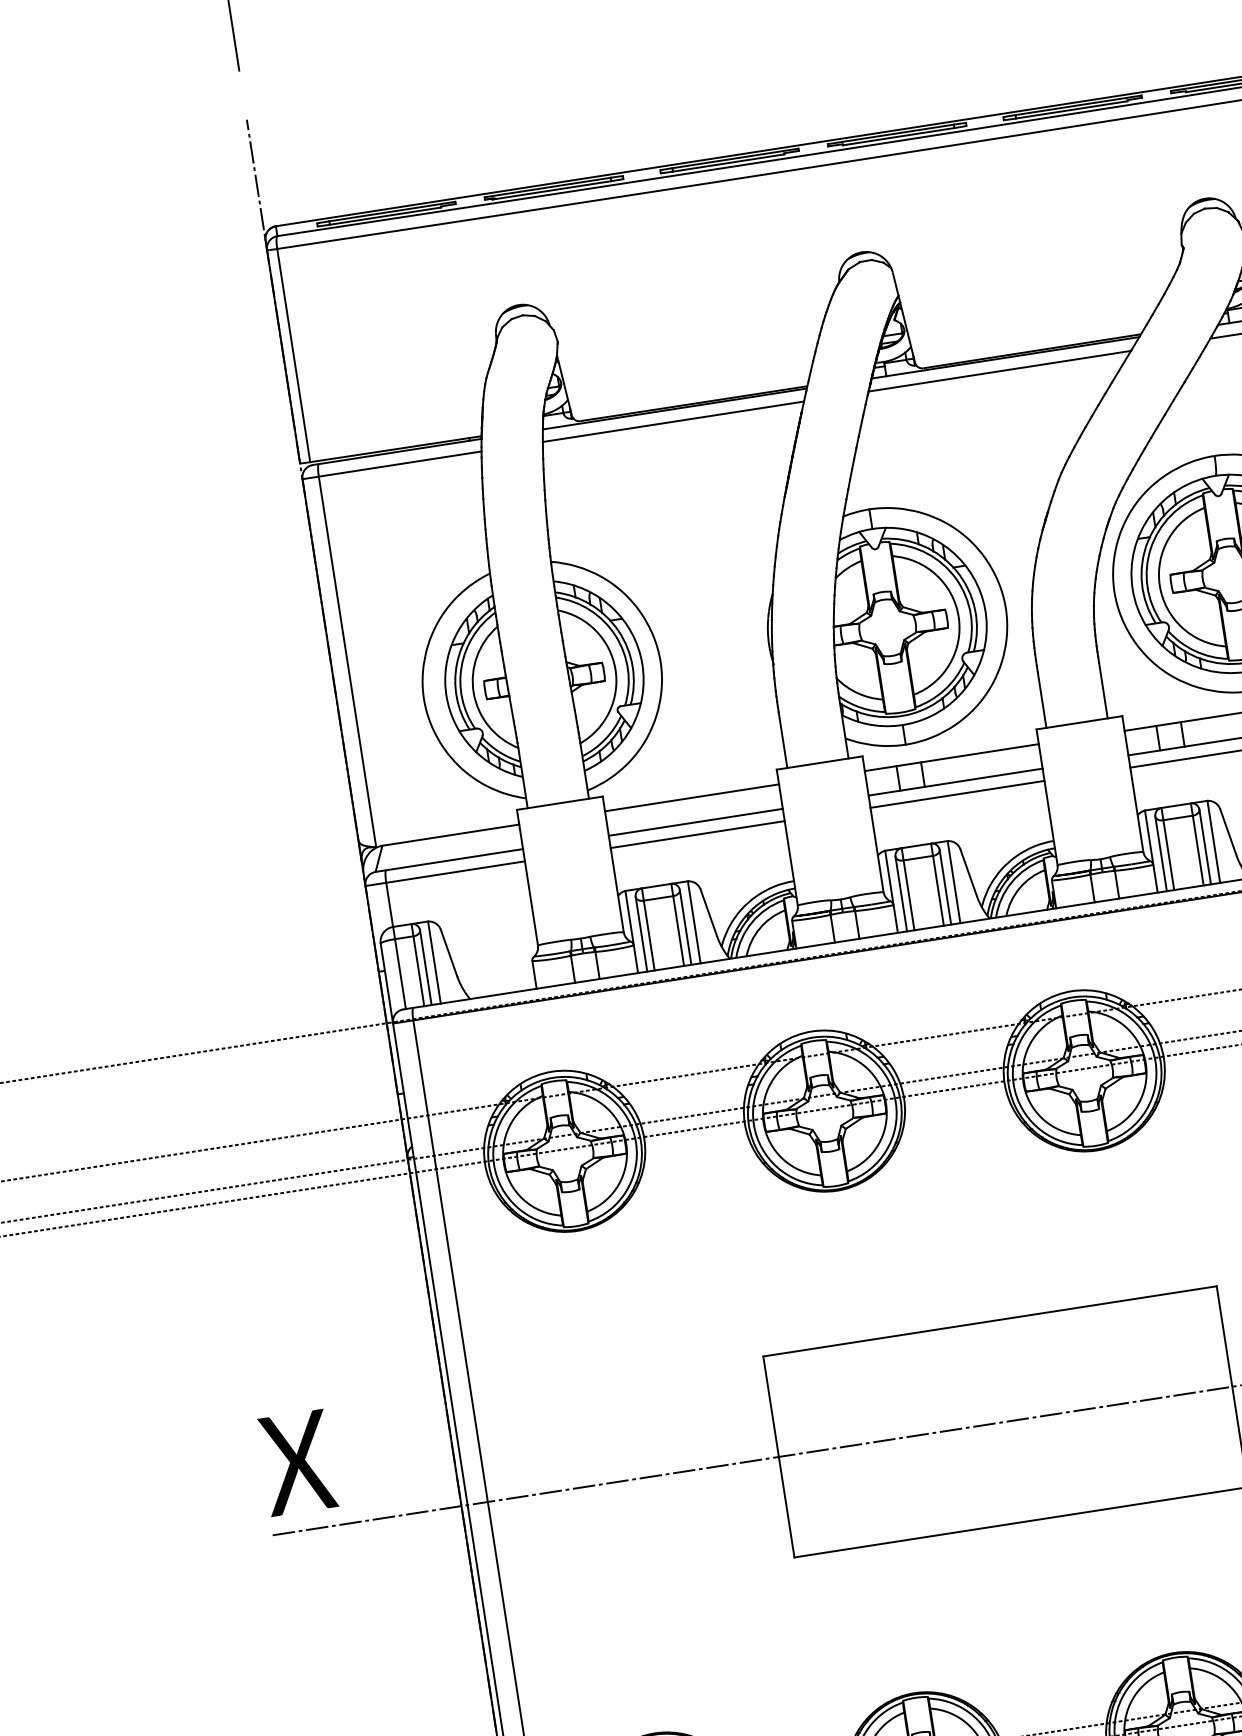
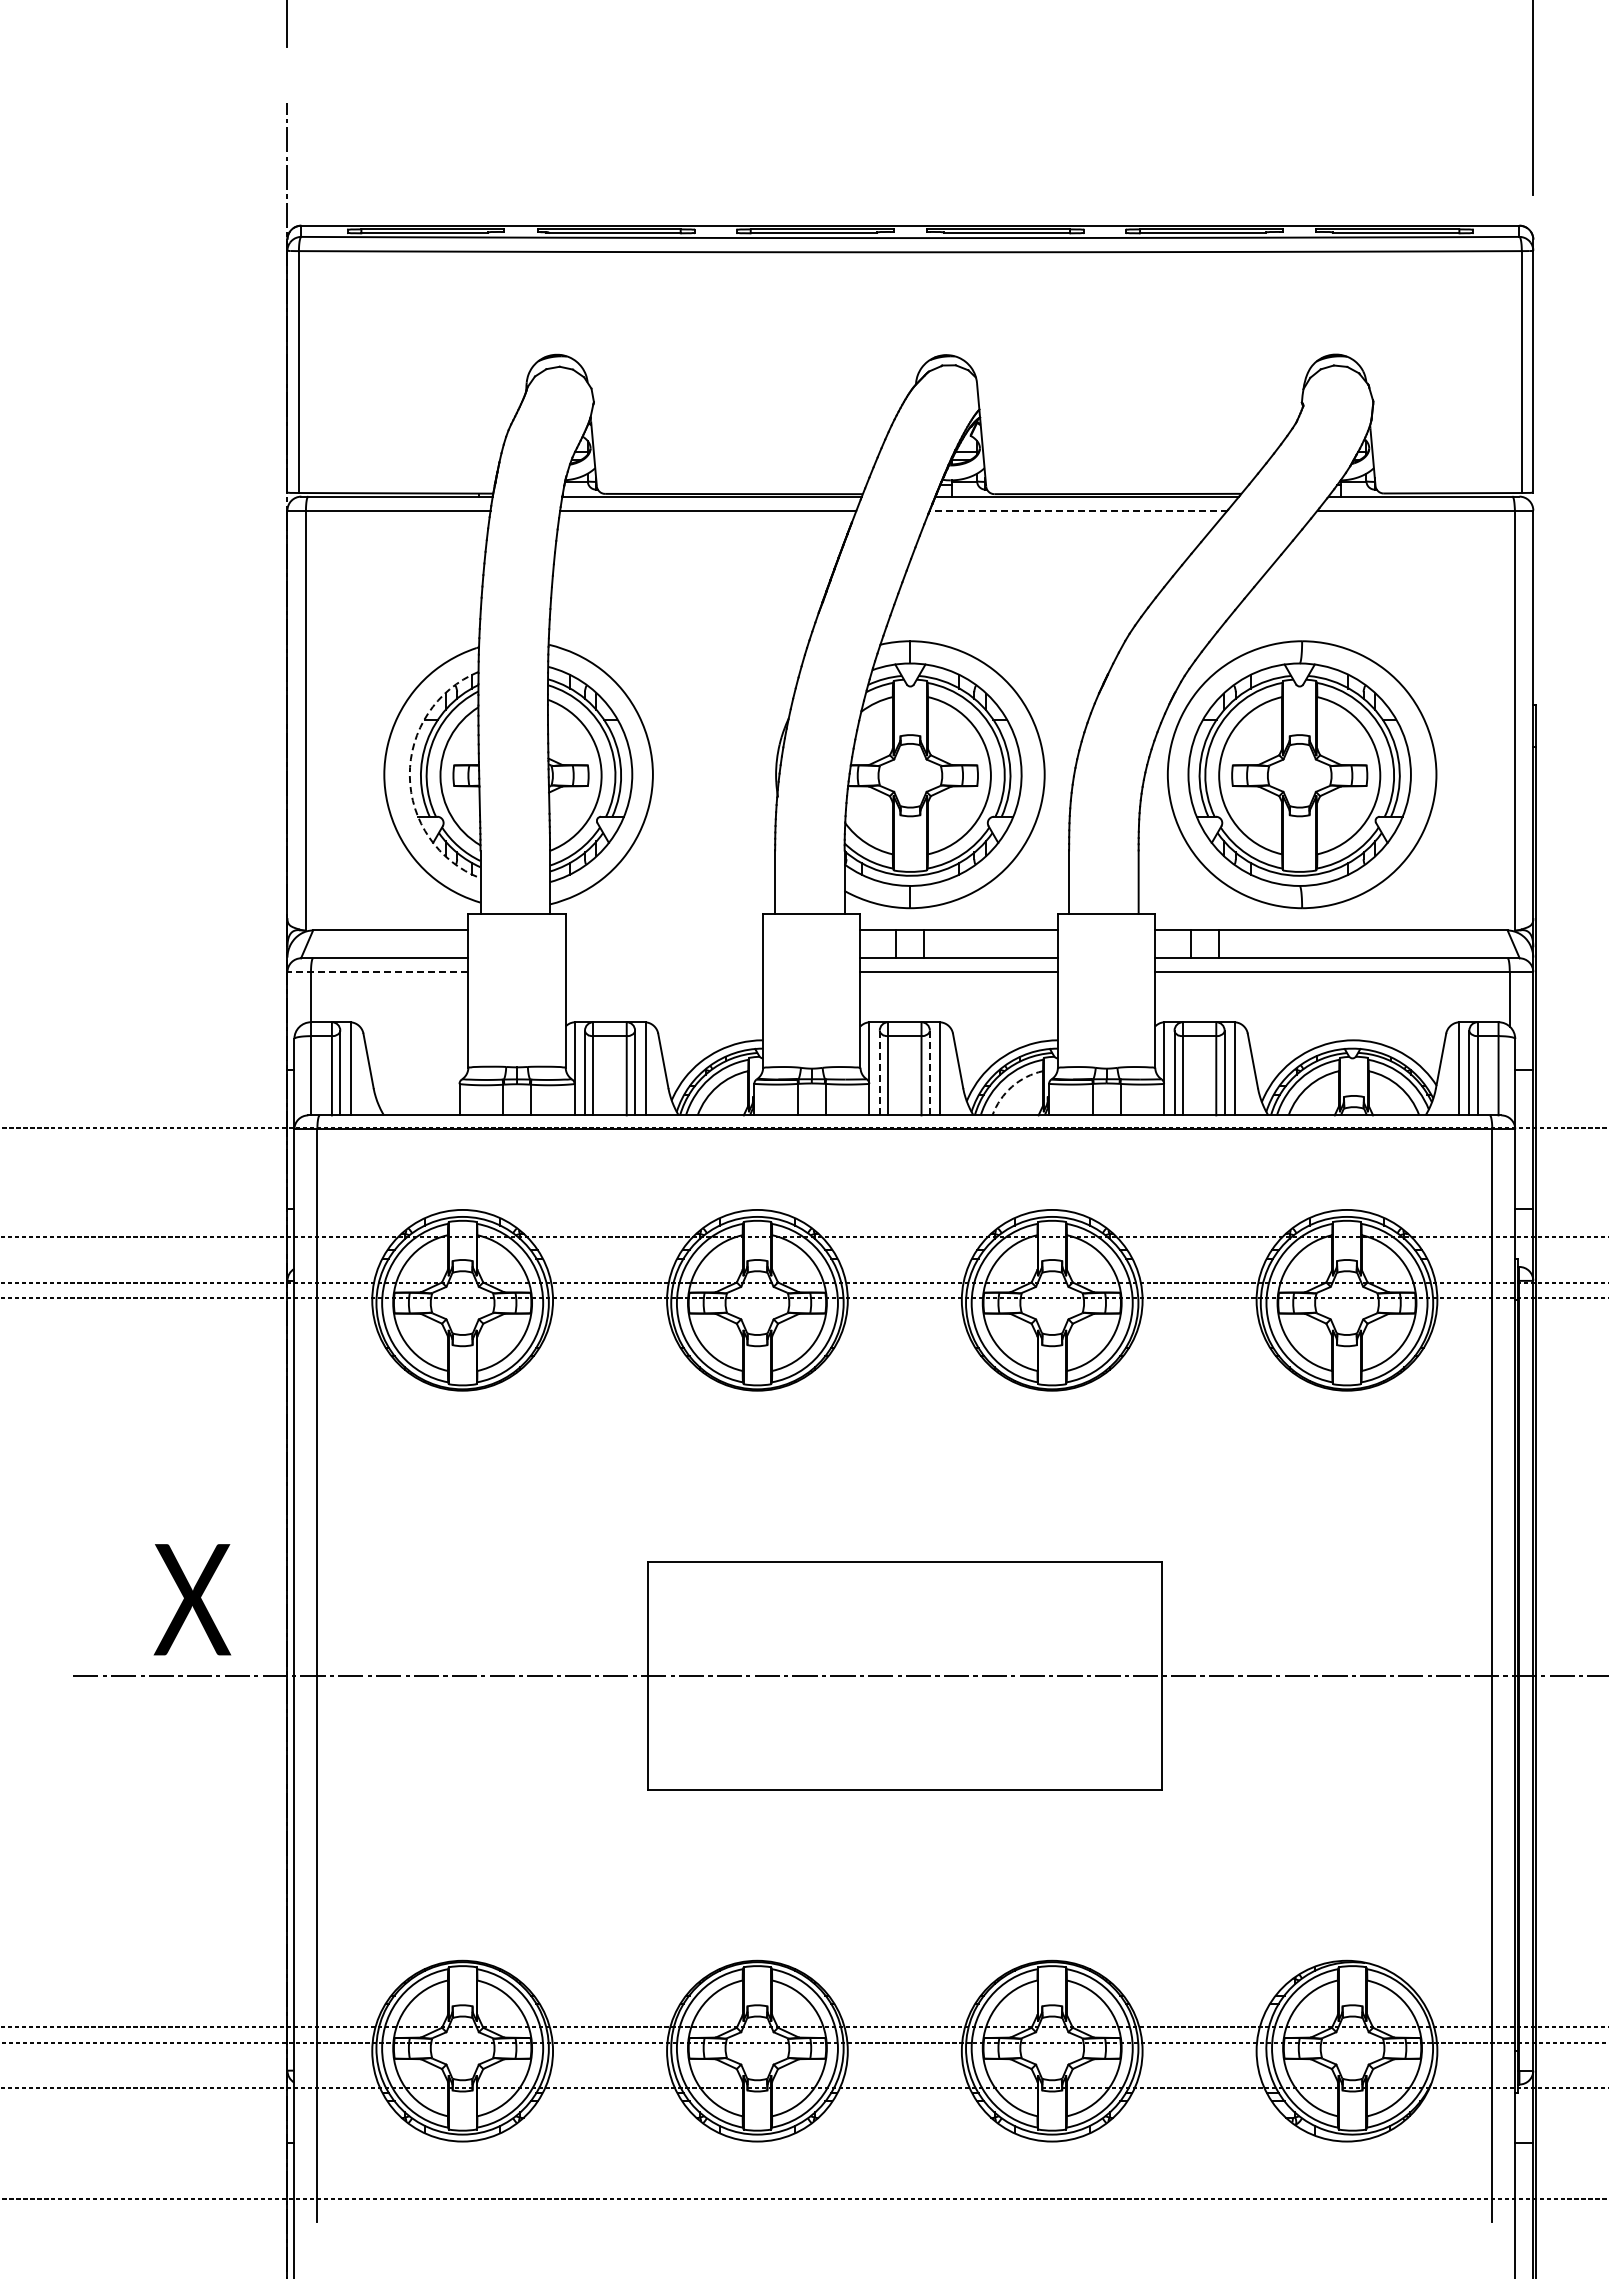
line: (999, 371) -> (1078, 510), solid -> dashed
arc: (446, 696) -> (409, 775), solid -> dashed
line: (692, 797) -> (664, 930), removed
line: (695, 822) -> (664, 958), removed
line: (697, 834) -> (664, 972), removed
line: (444, 874) -> (377, 972), solid -> dashed
line: (945, 887) -> (929, 1073), solid -> dashed
arc: (1020, 887) -> (1012, 1086), solid -> dashed
line: (900, 893) -> (879, 1072), solid -> dashed
text: (297, 1462) -> (192, 1599), moved

